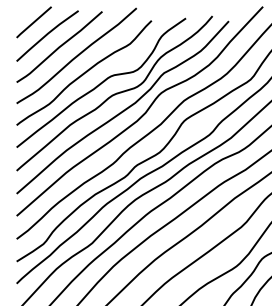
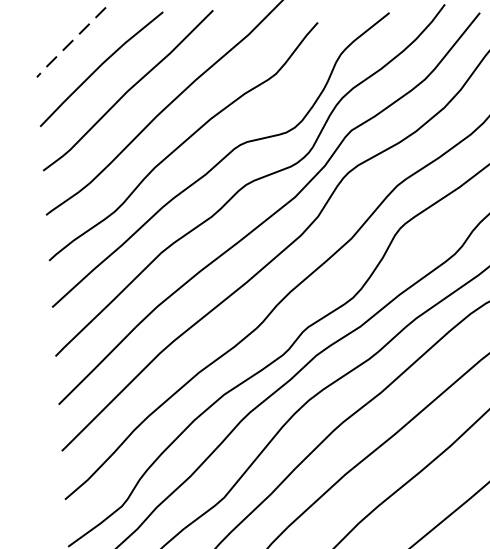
line: (32, 23) -> (68, 44), solid -> dashed

